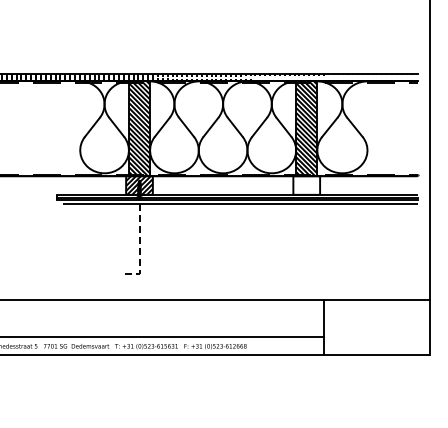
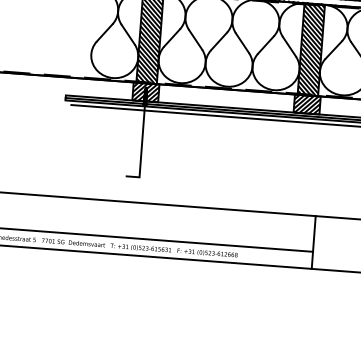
hatch: (306, 185) -> (306, 104), added
line: (139, 239) -> (142, 144), dashed -> solid

